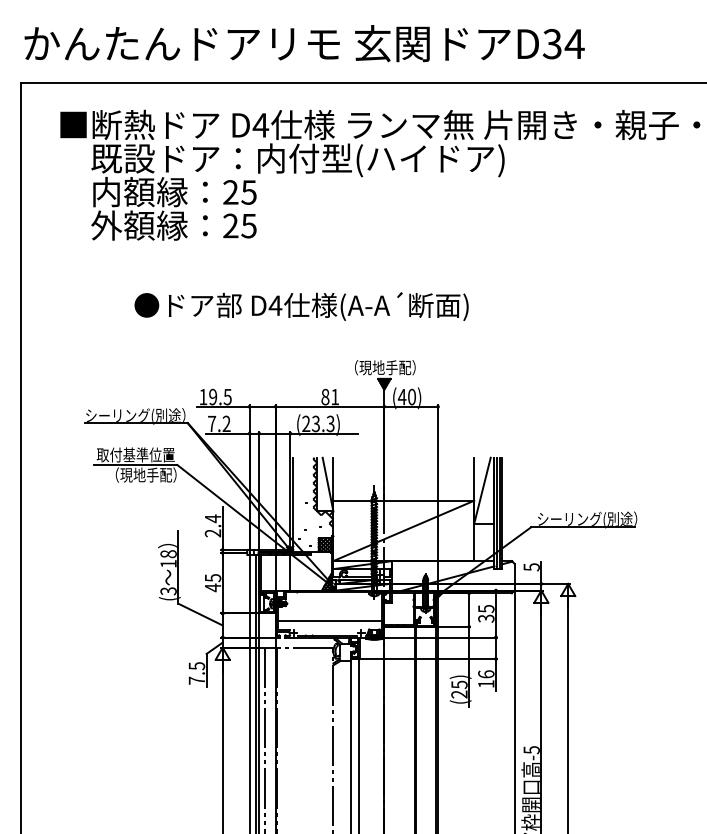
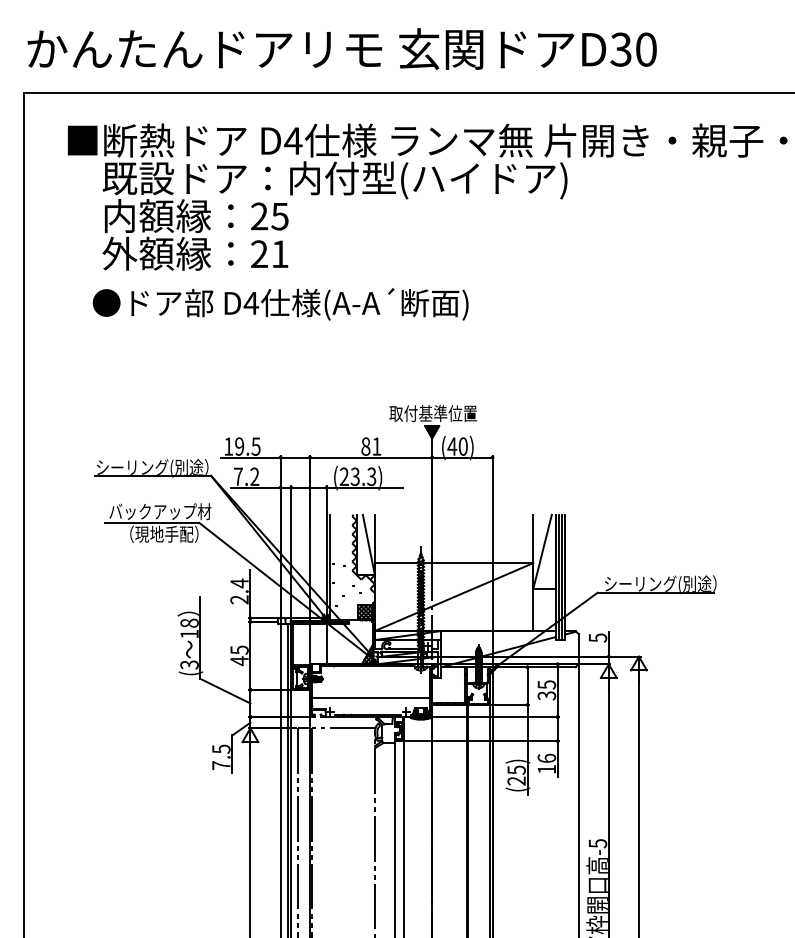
text: (574, 43) -> (646, 48), D34 -> D30
text: (248, 226) -> (279, 254), 25 -> 21
text: (301, 306) -> (280, 304), moved
text: (385, 367) -> (433, 413), （現地手配） -> 取付基準位置
text: (142, 454) -> (160, 511), 取付基準位置 -> バックアップ材

